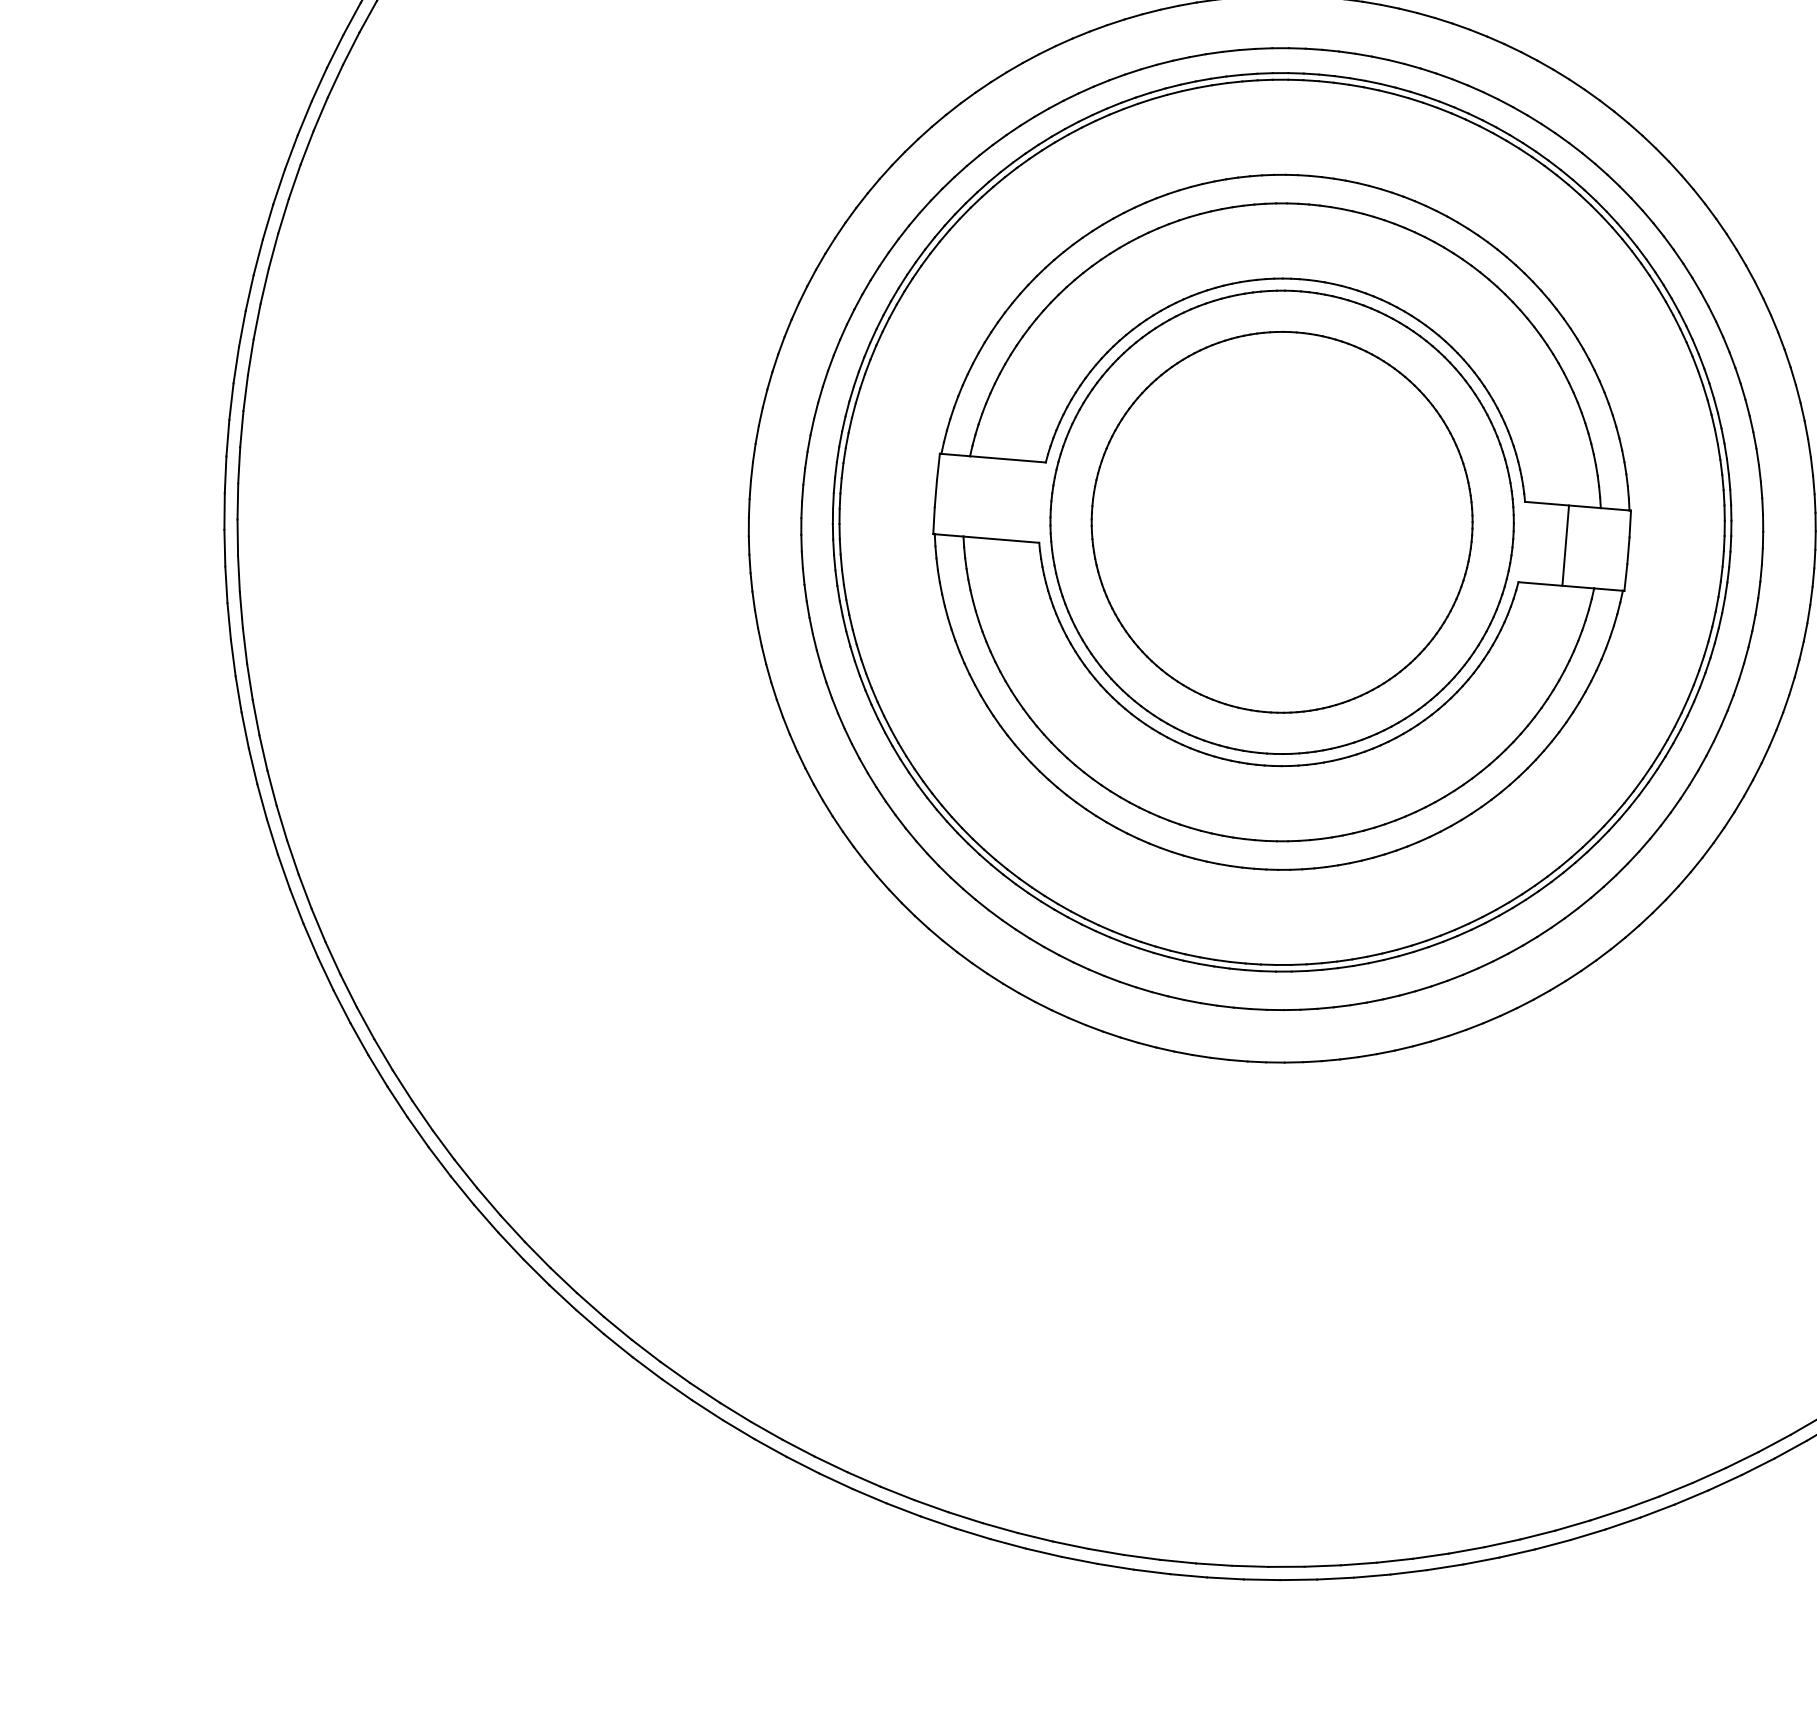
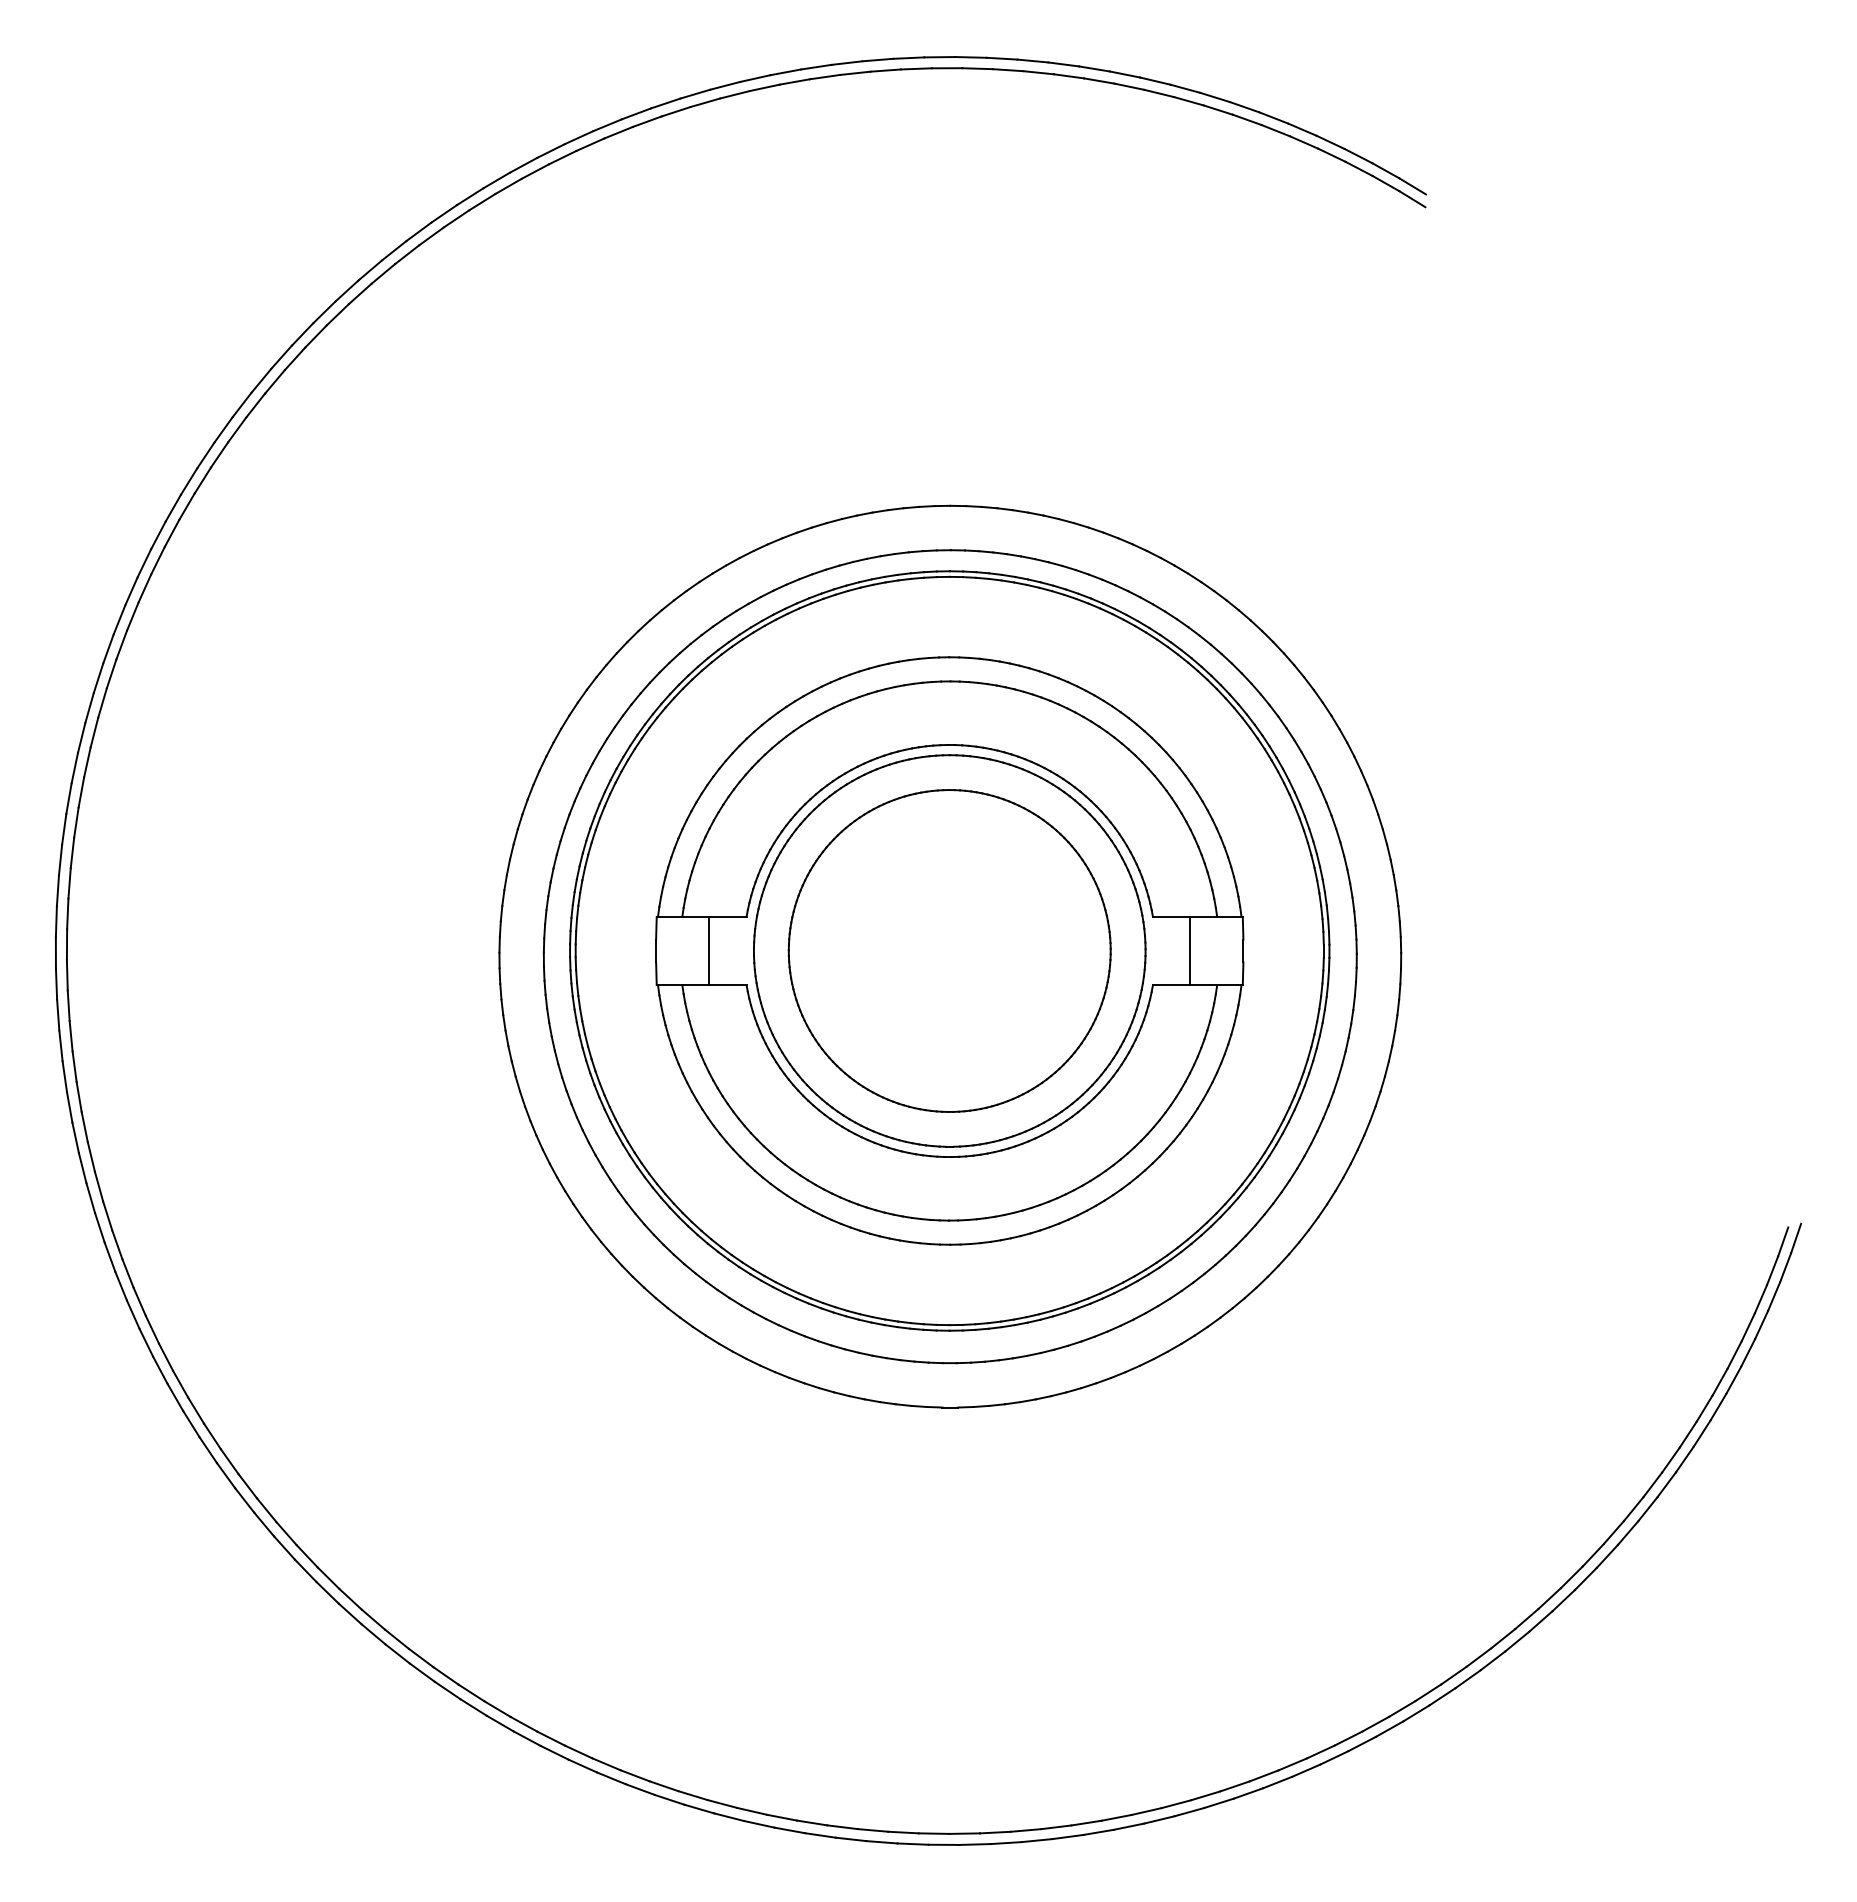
line: (998, 498) -> (709, 950), added

